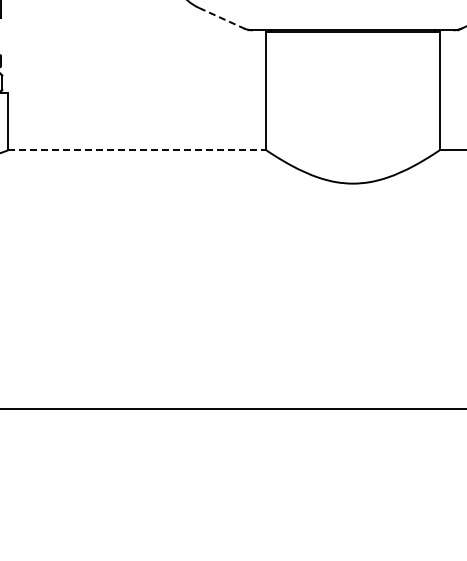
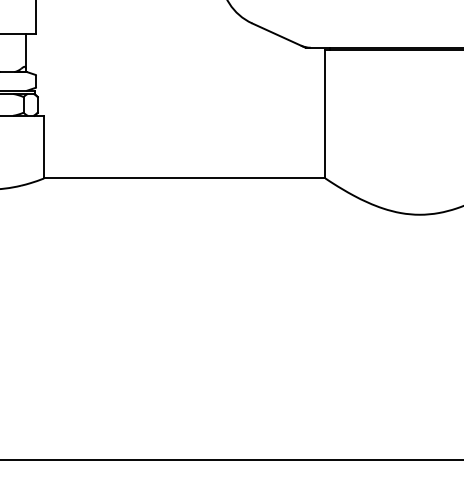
line: (223, 19) -> (278, 35), dashed -> solid
line: (137, 150) -> (185, 178), dashed -> solid

